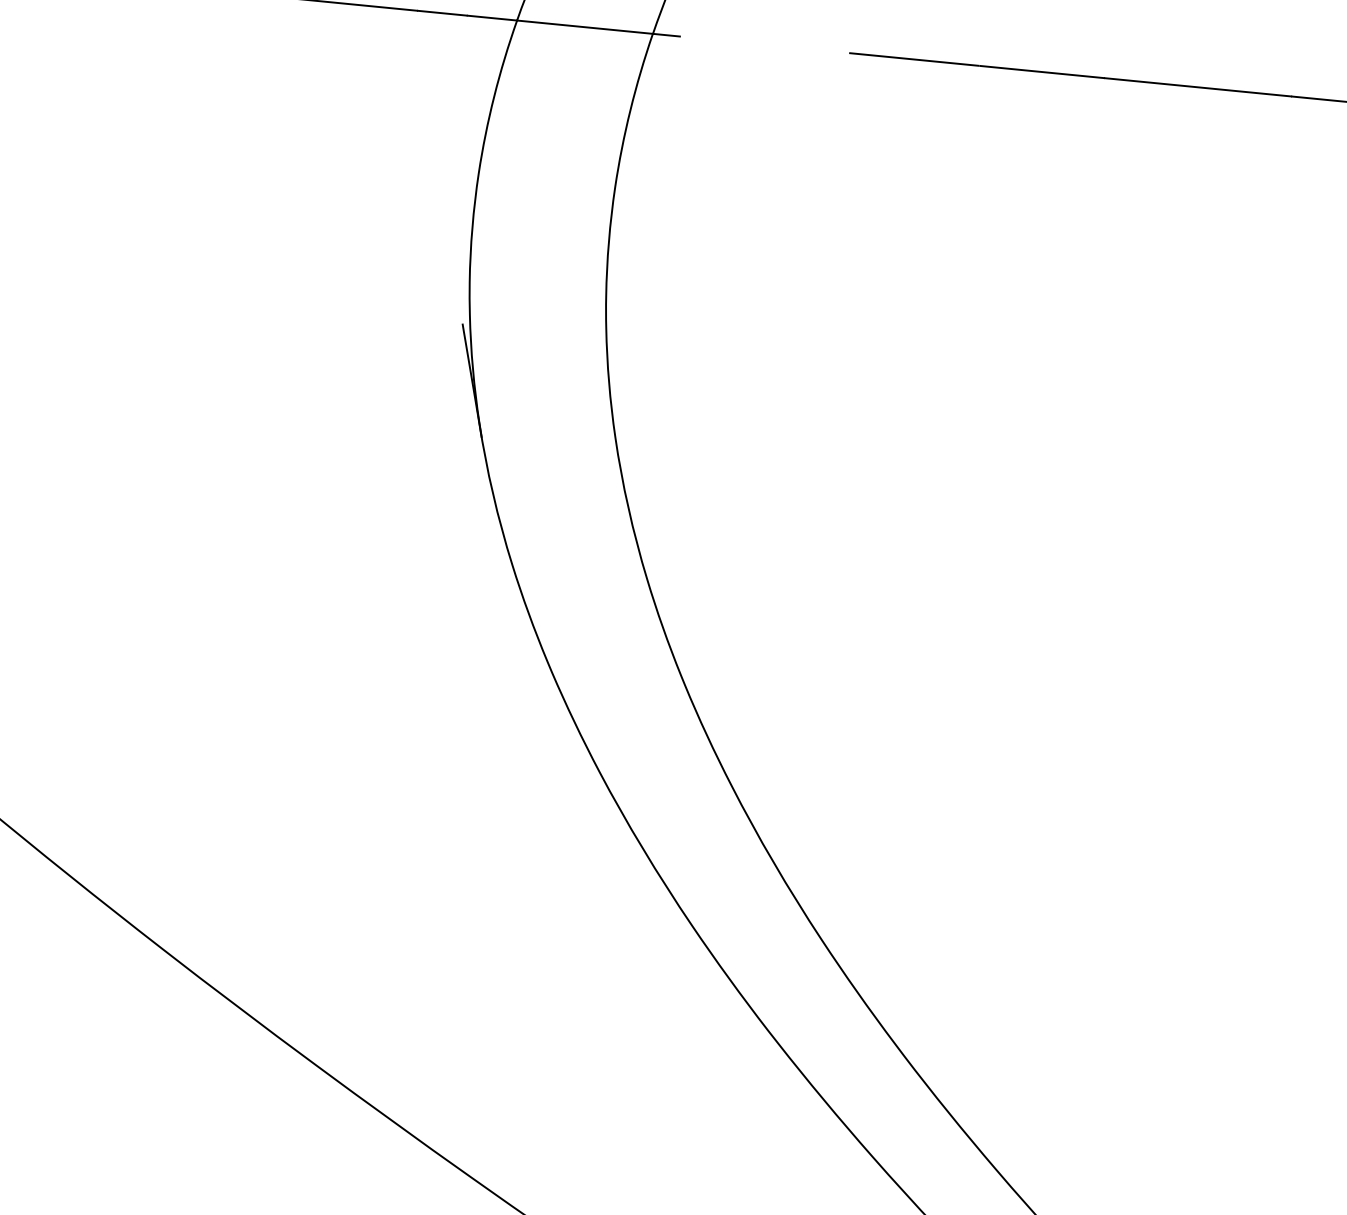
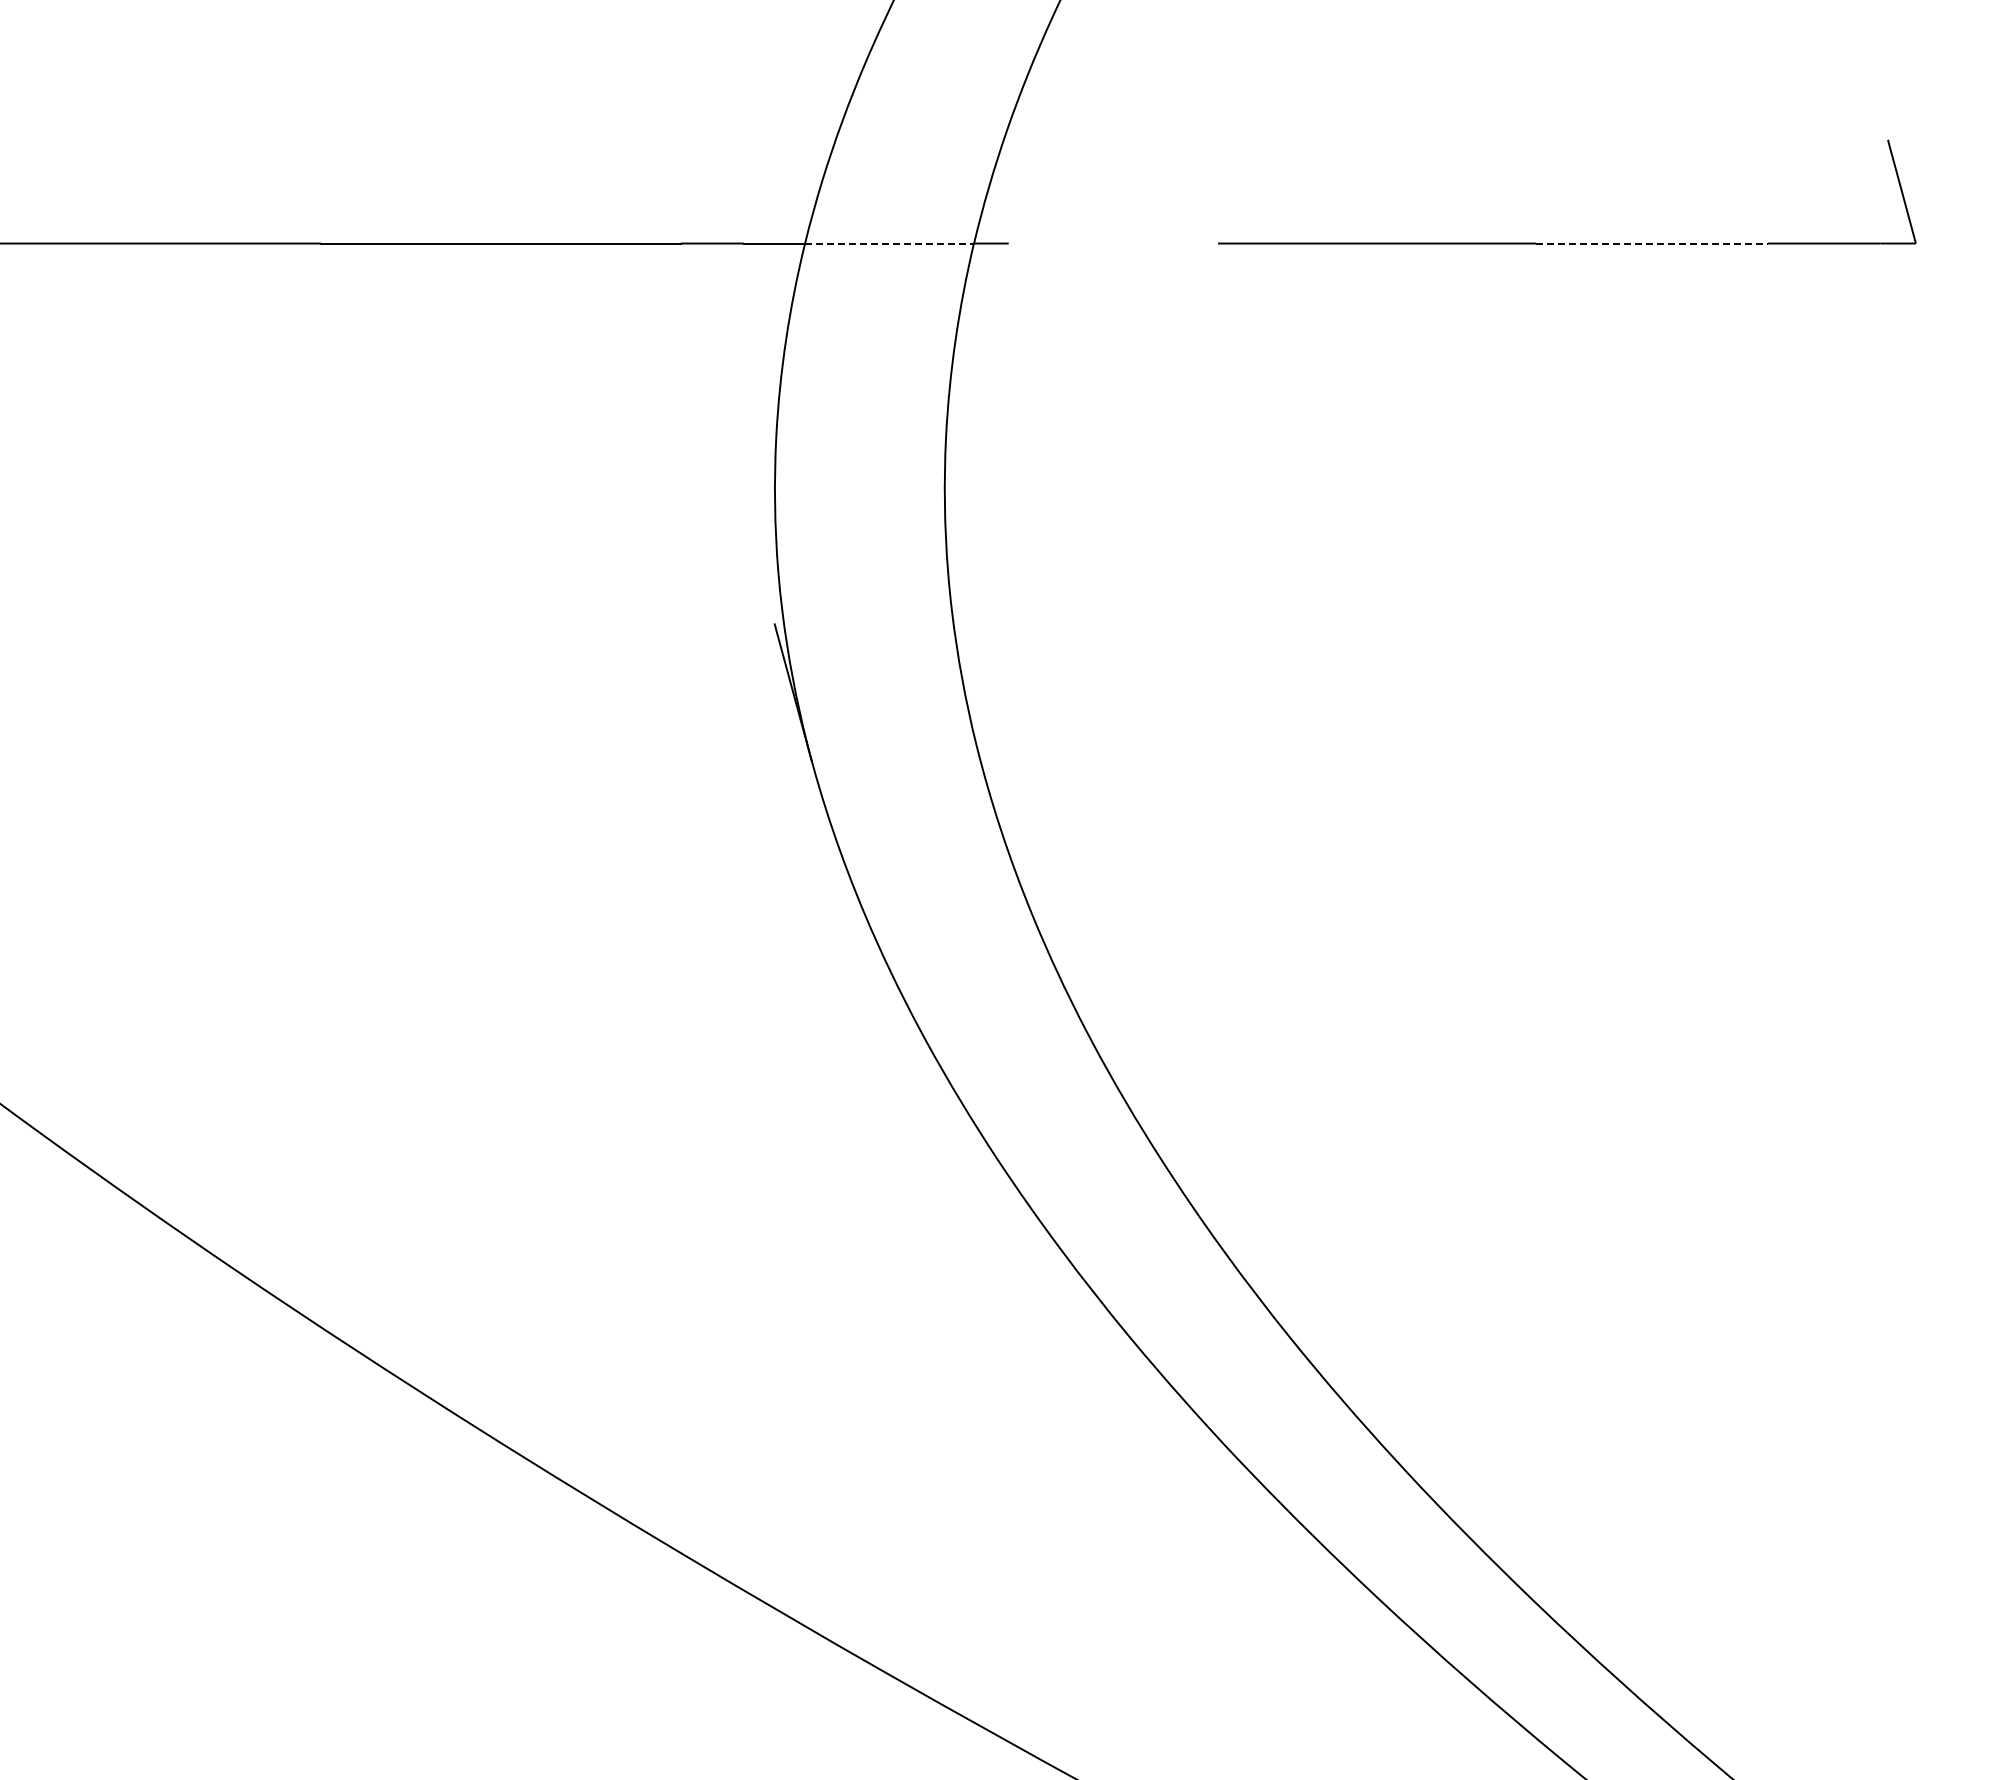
line: (585, 27) -> (890, 243), solid -> dashed
line: (1198, 87) -> (1652, 243), solid -> dashed

